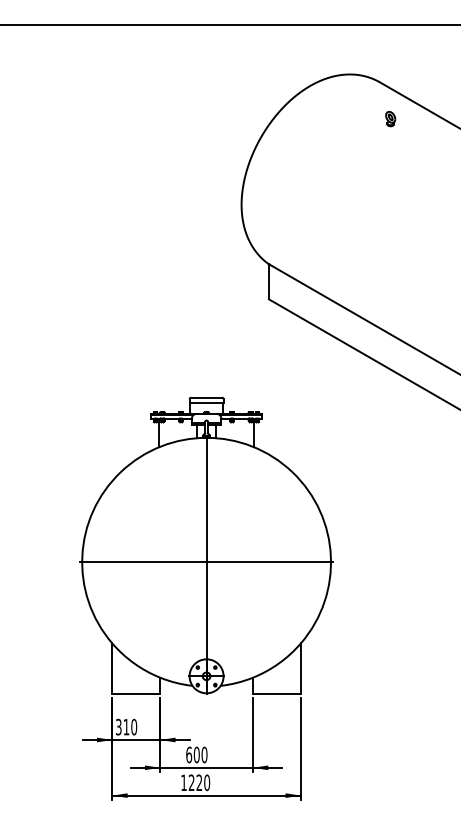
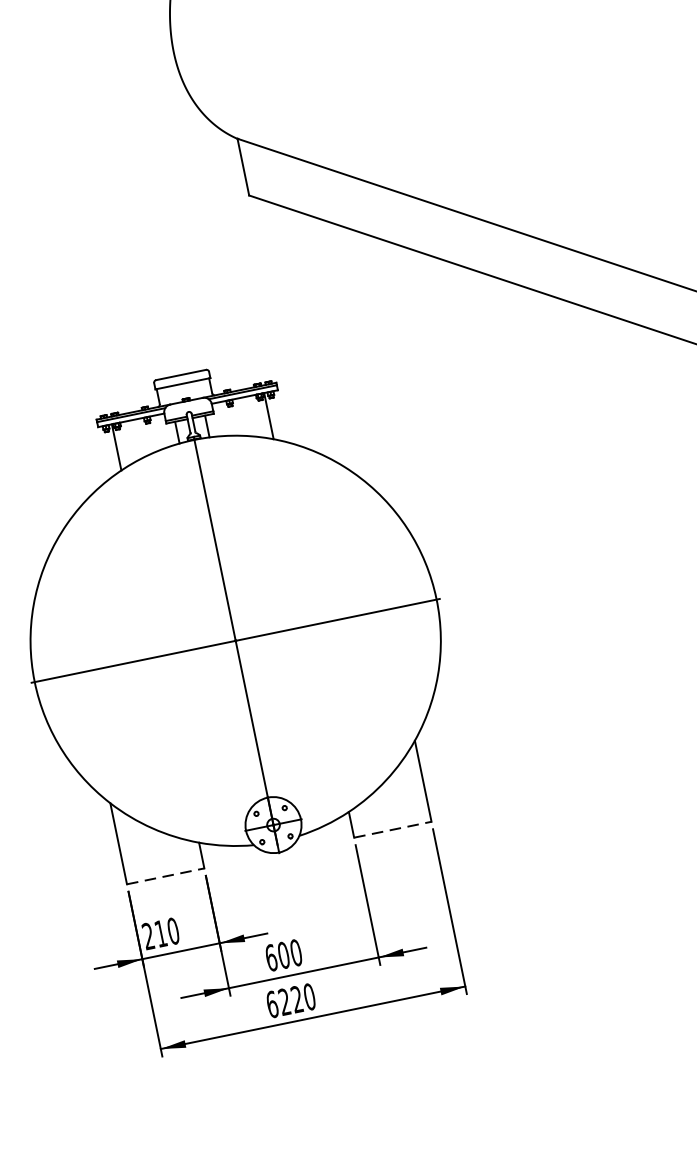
line: (136, 693) -> (165, 876), solid -> dashed
line: (276, 693) -> (392, 829), solid -> dashed
text: (118, 727) -> (148, 936), 310 -> 210
text: (184, 782) -> (273, 1003), 1220 -> 6220

